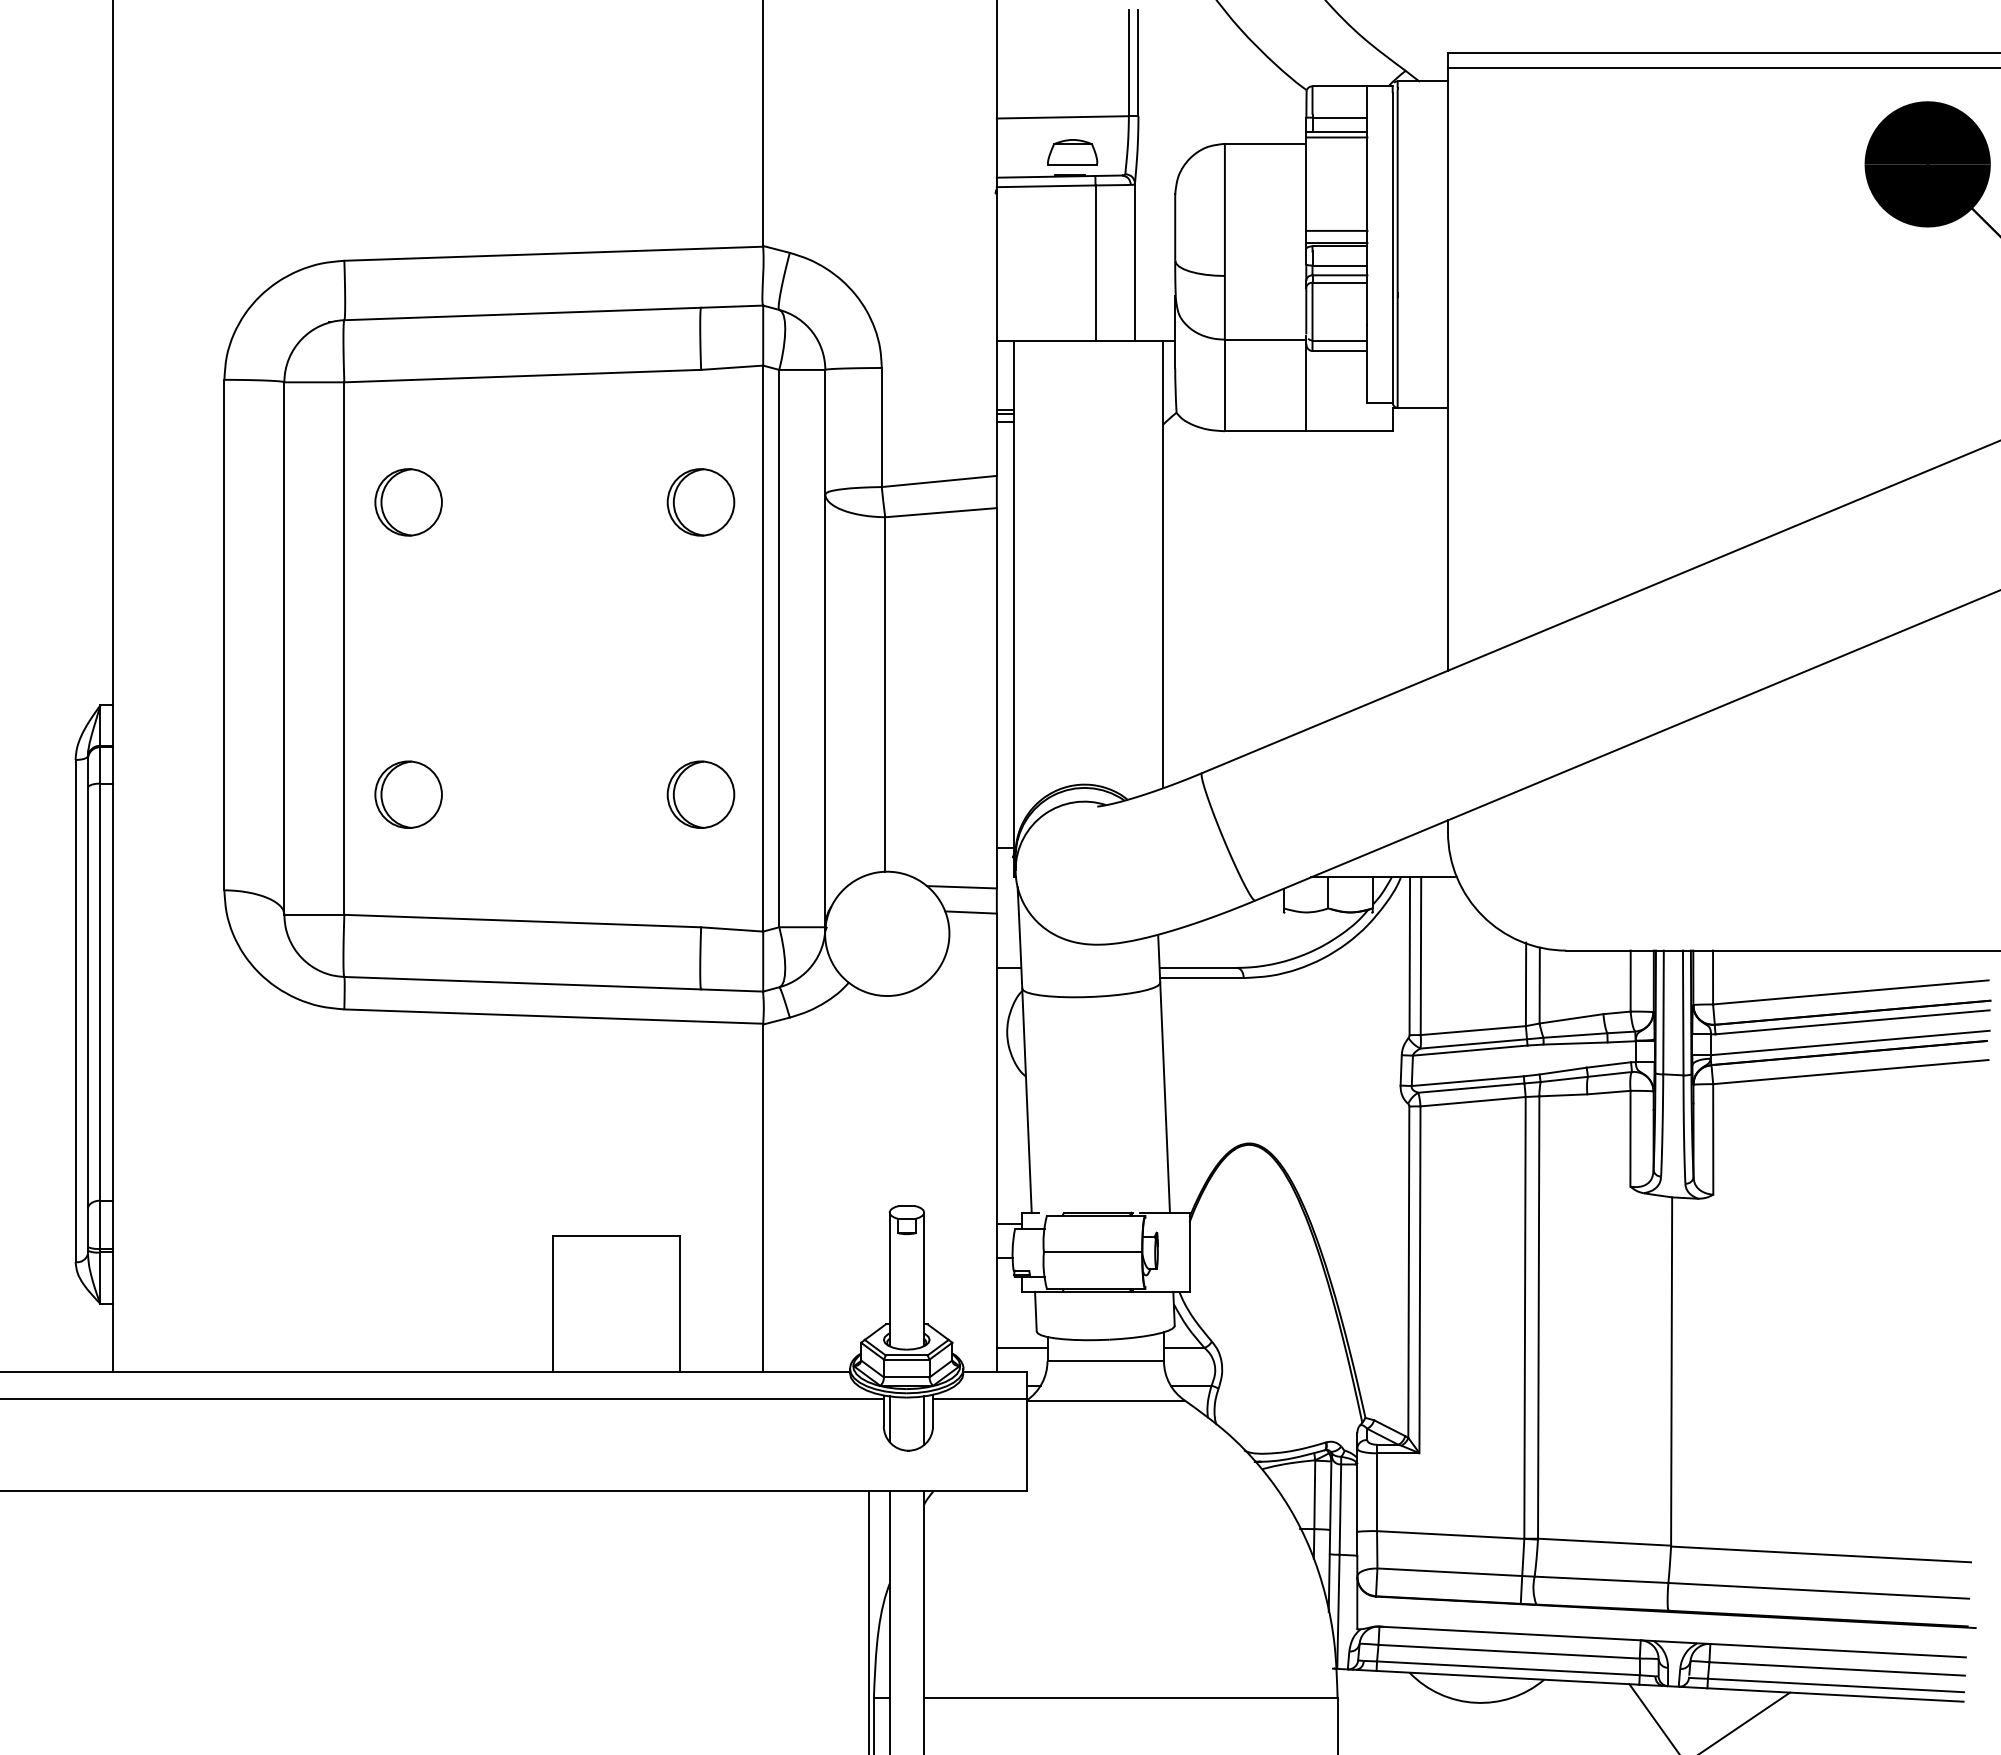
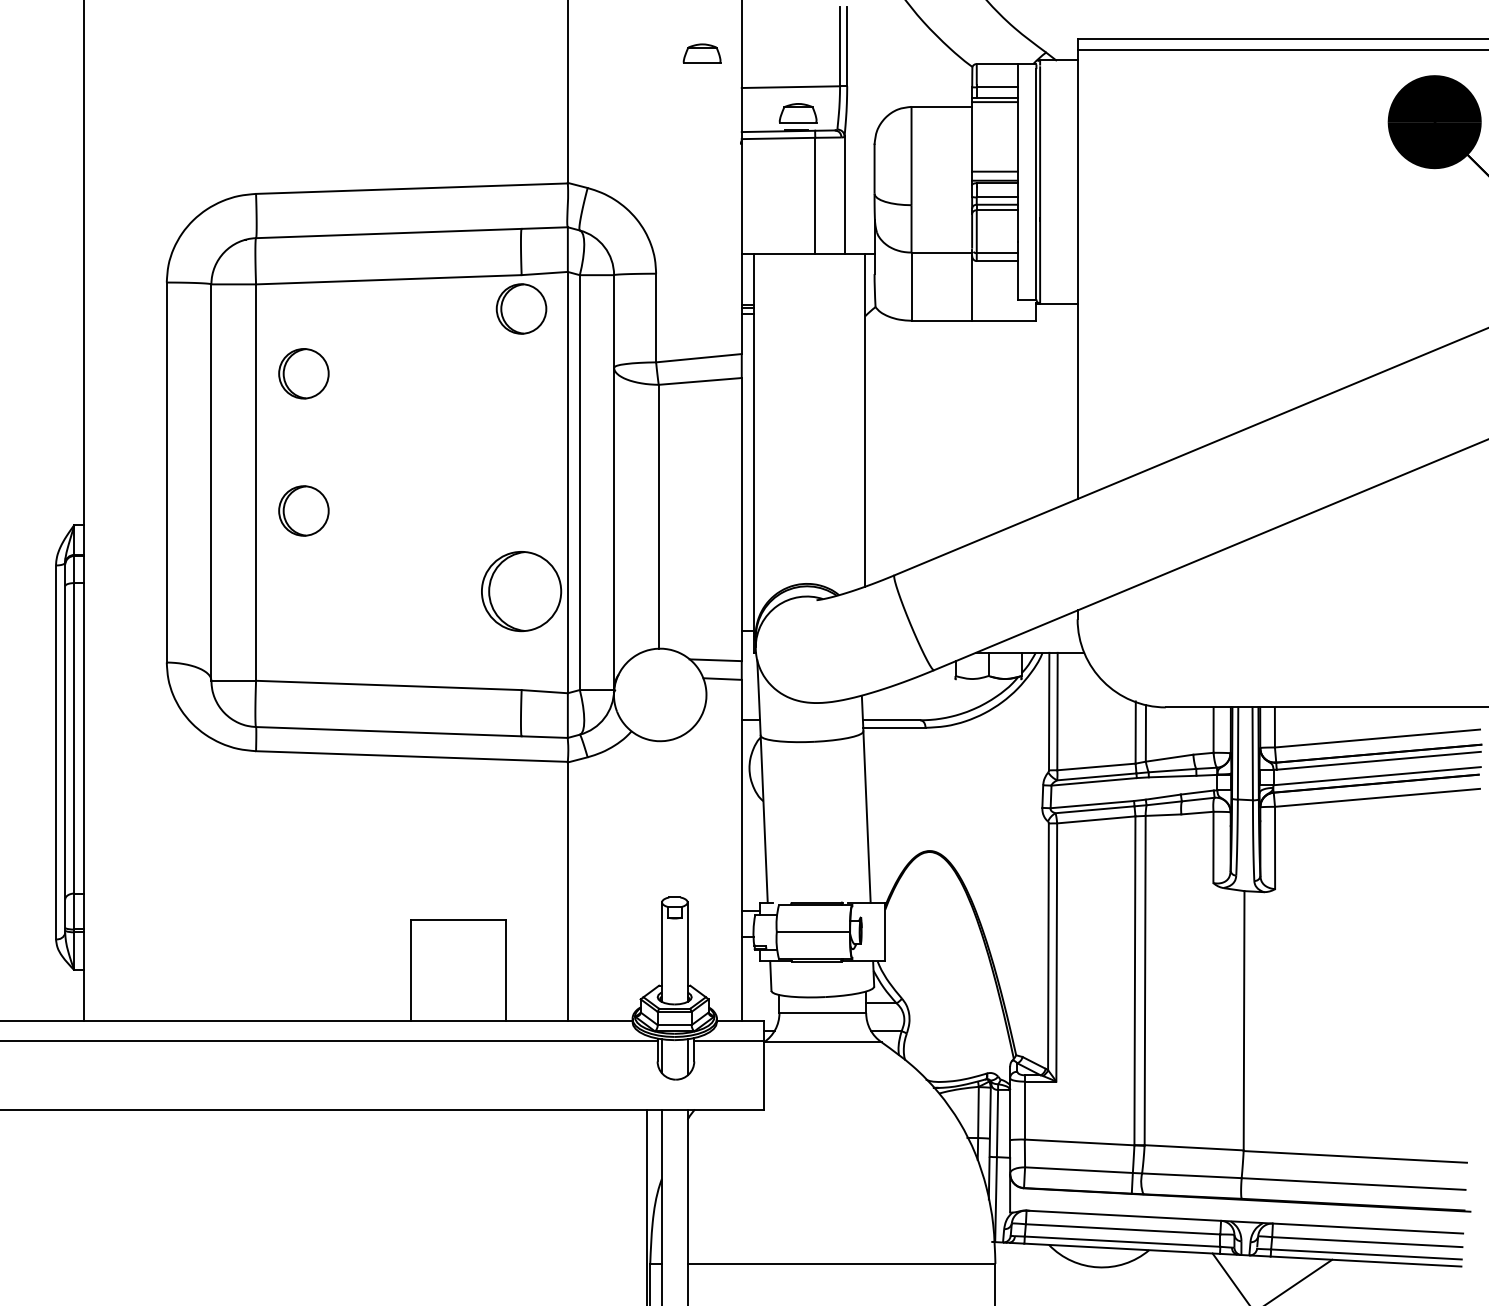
part: (943, 72) -> (702, 53), added
part: (700, 502) -> (521, 309), moved
part: (408, 794) -> (303, 510), moved
part: (700, 794) -> (521, 591), size x1.6
line: (1021, 1347) -> (760, 1002), removed

